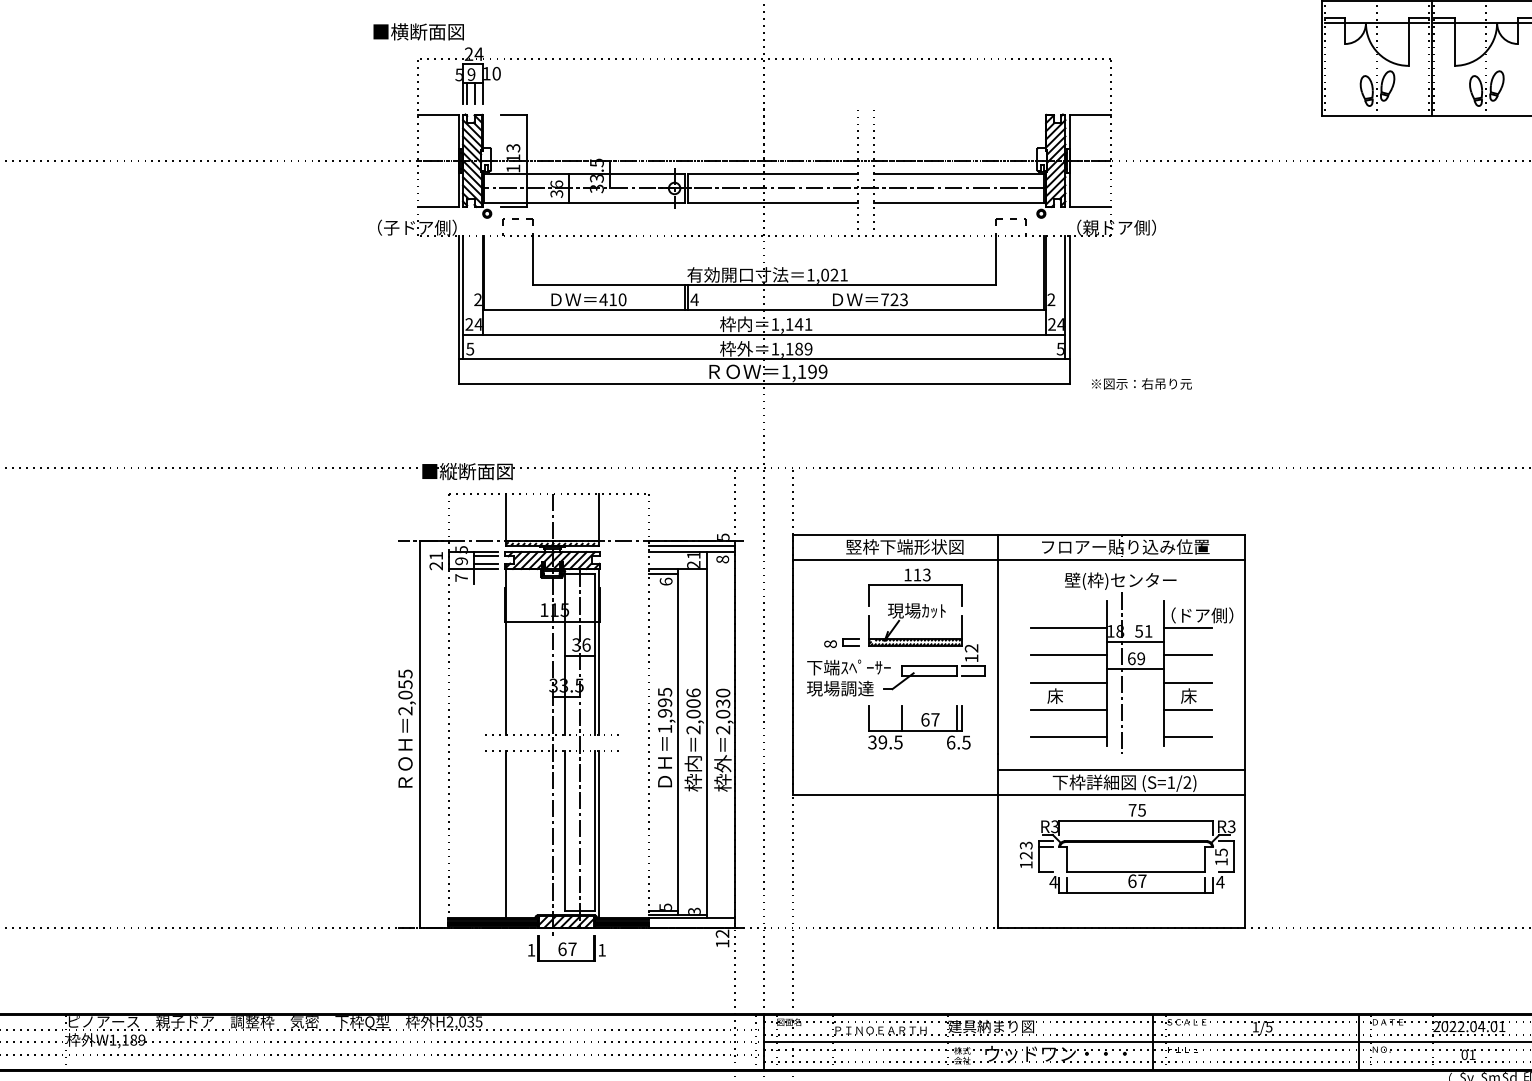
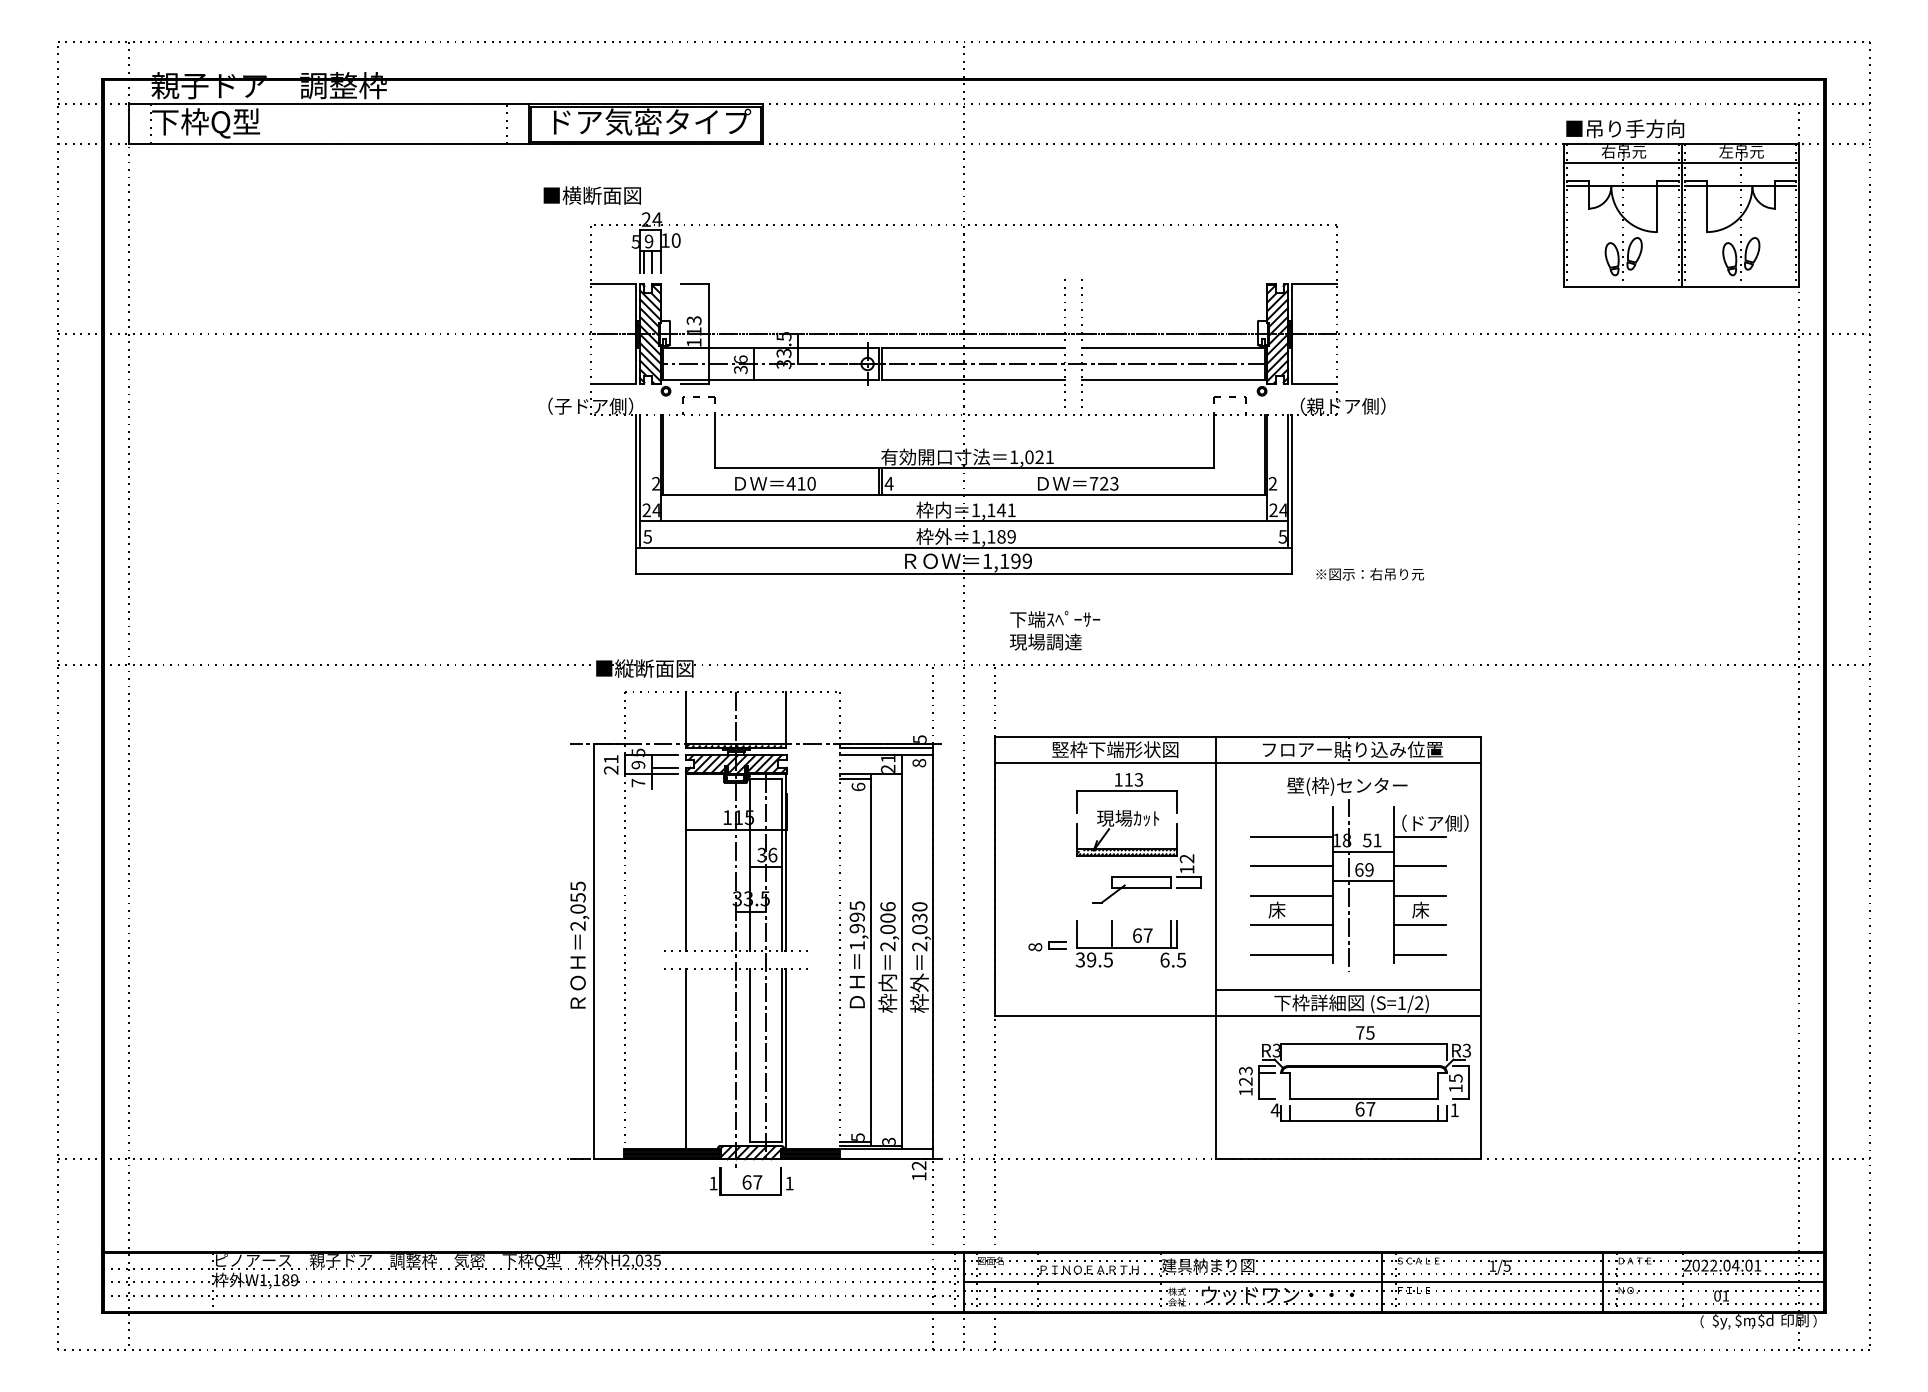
line: (485, 556) -> (664, 759), removed
part: (841, 643) -> (1047, 946), moved
text: (848, 677) -> (1054, 630), moved
text: (1220, 881) -> (1454, 1109), 4 -> 1

